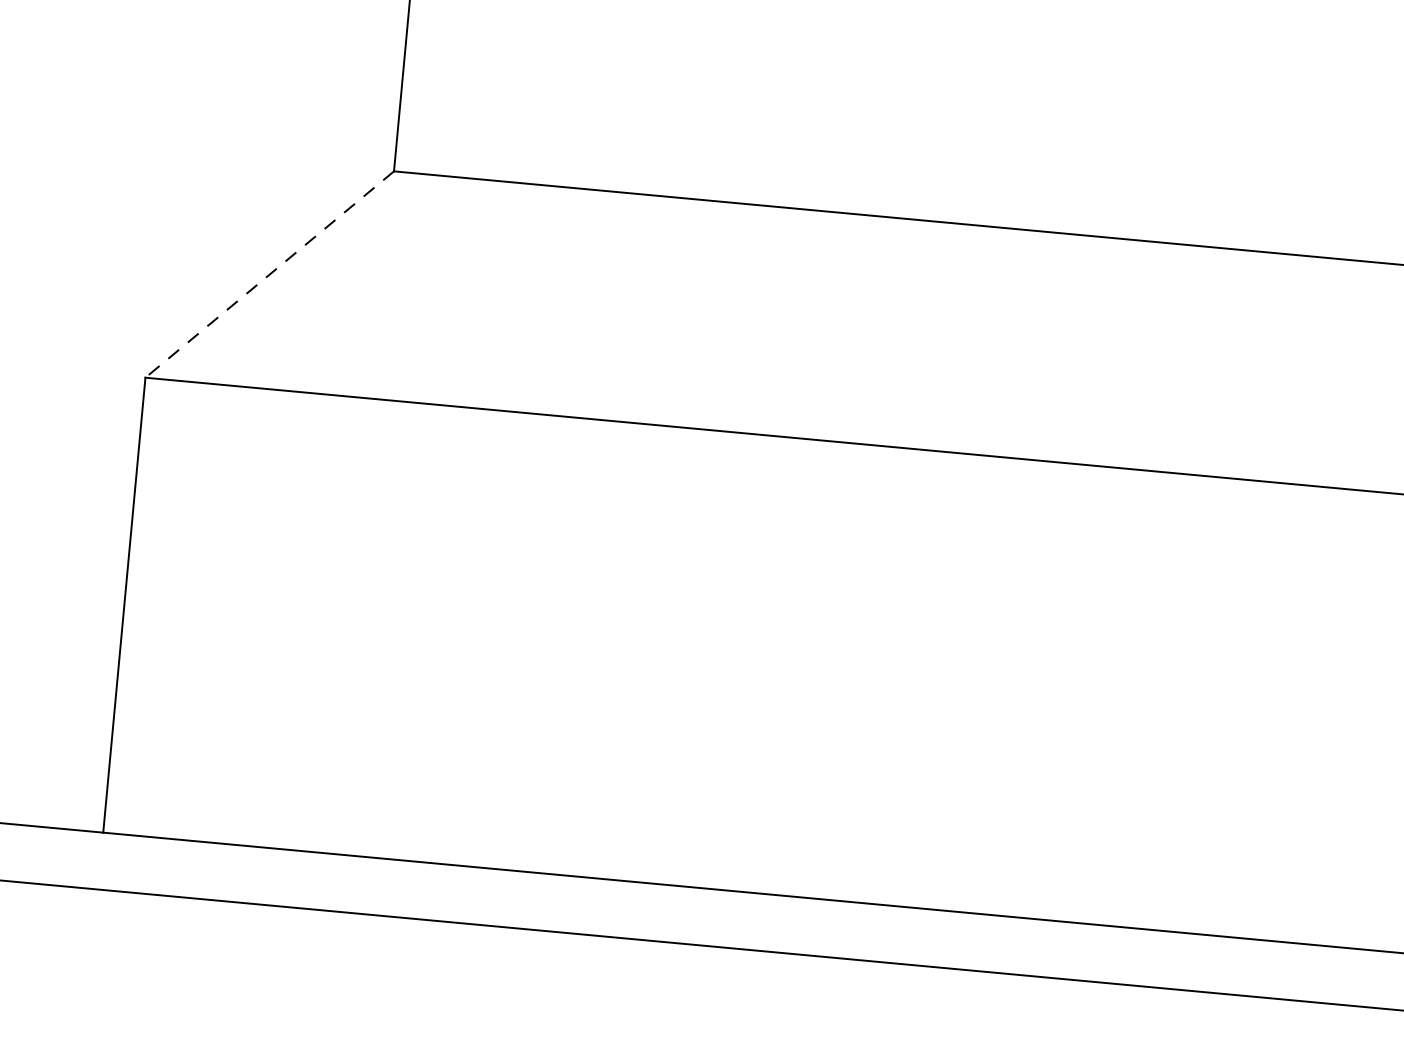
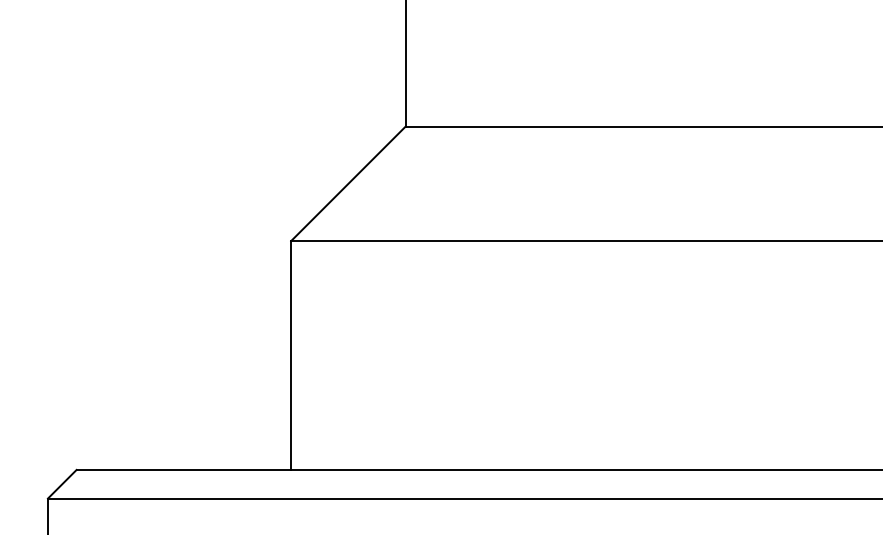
line: (270, 273) -> (348, 183), dashed -> solid

